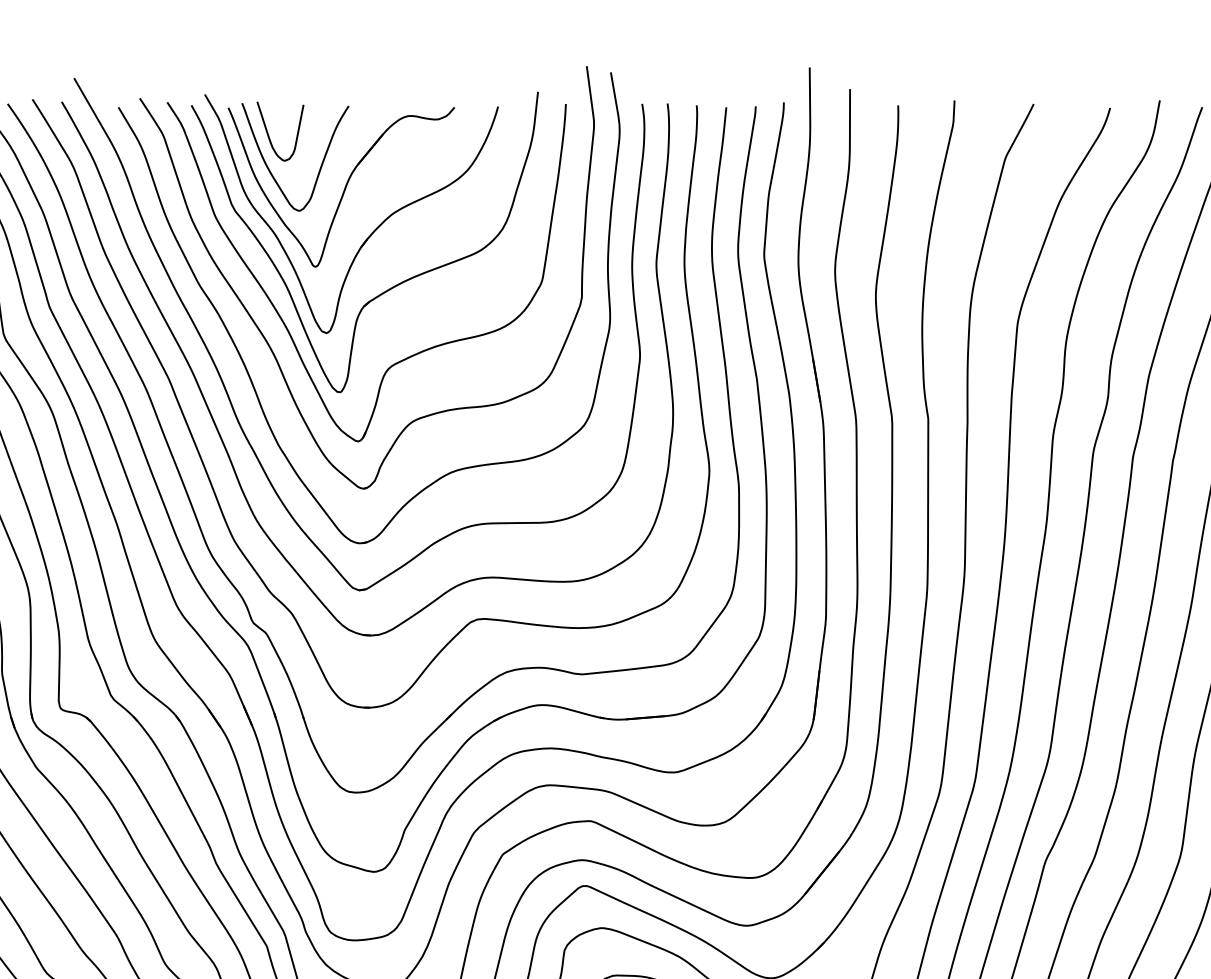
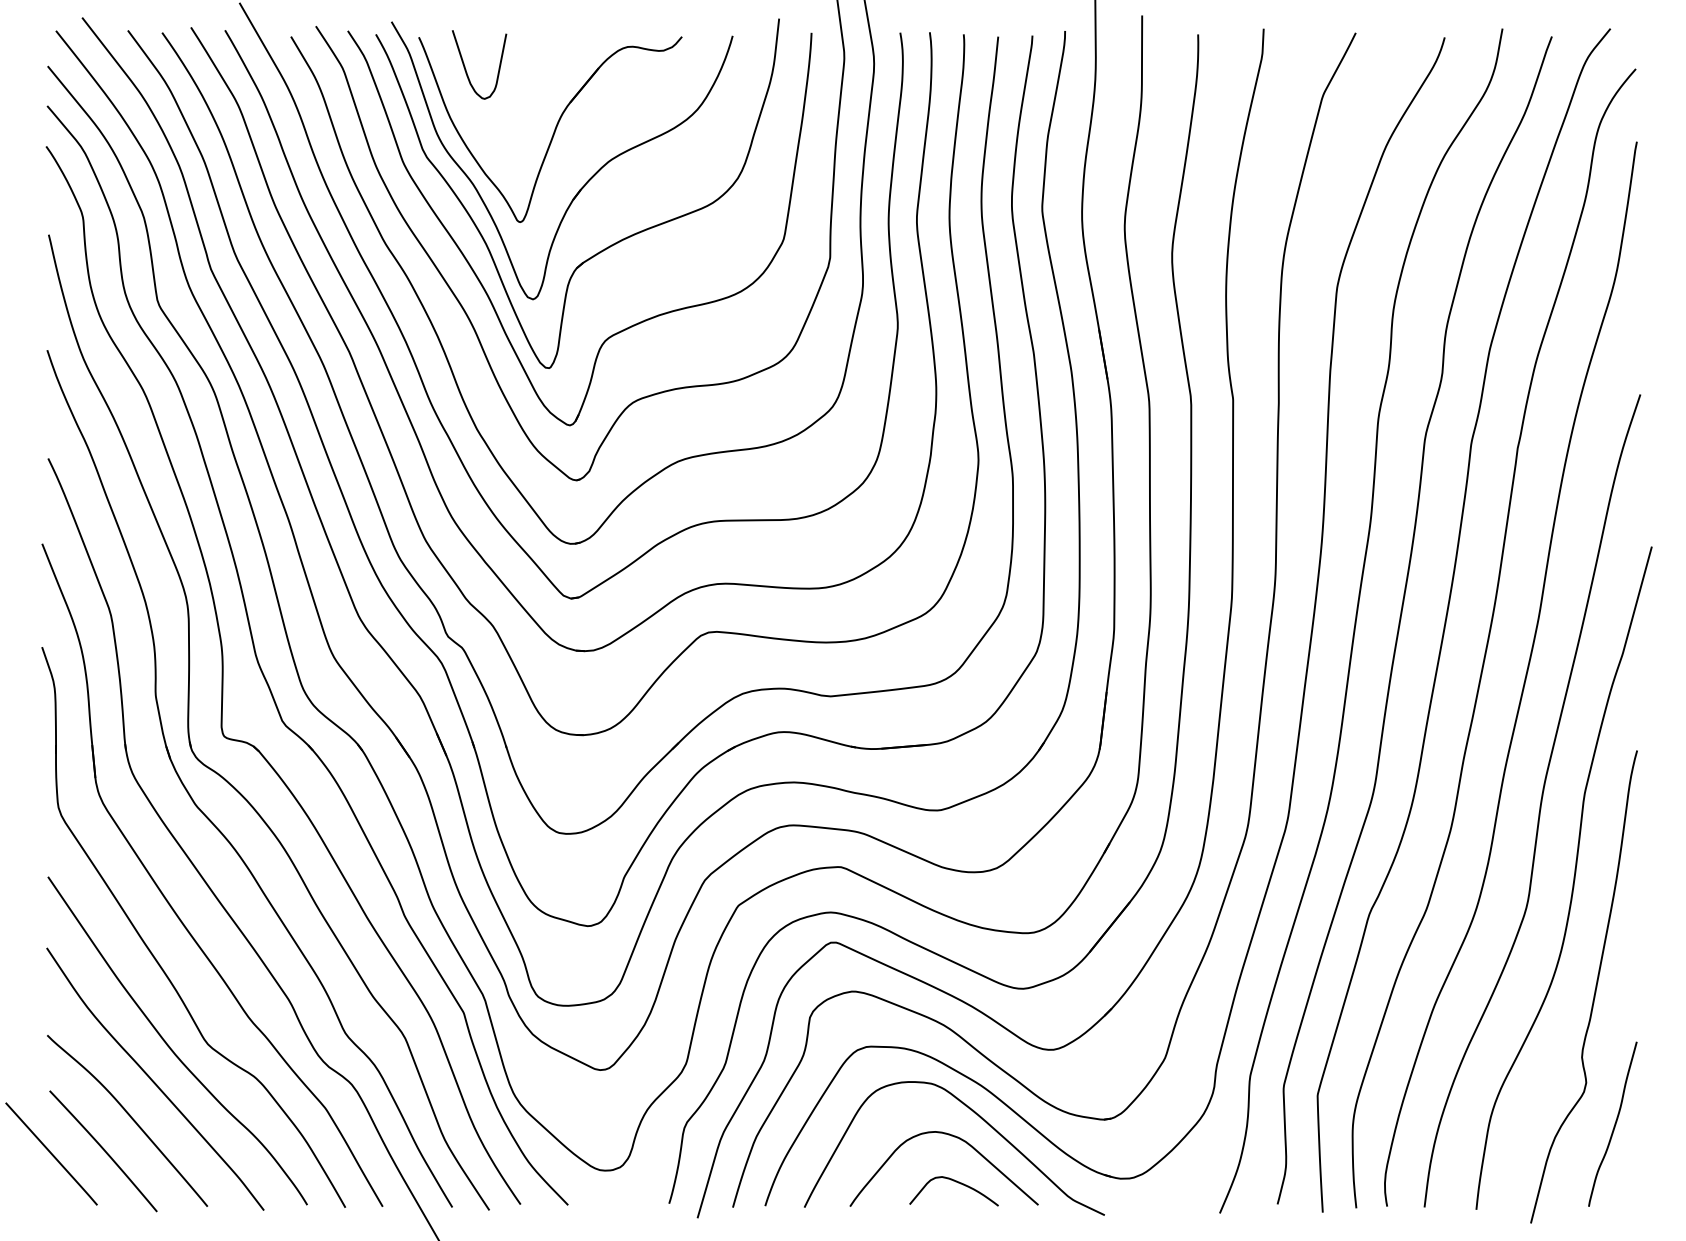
curve: (320, 167) -> (525, 106), removed

